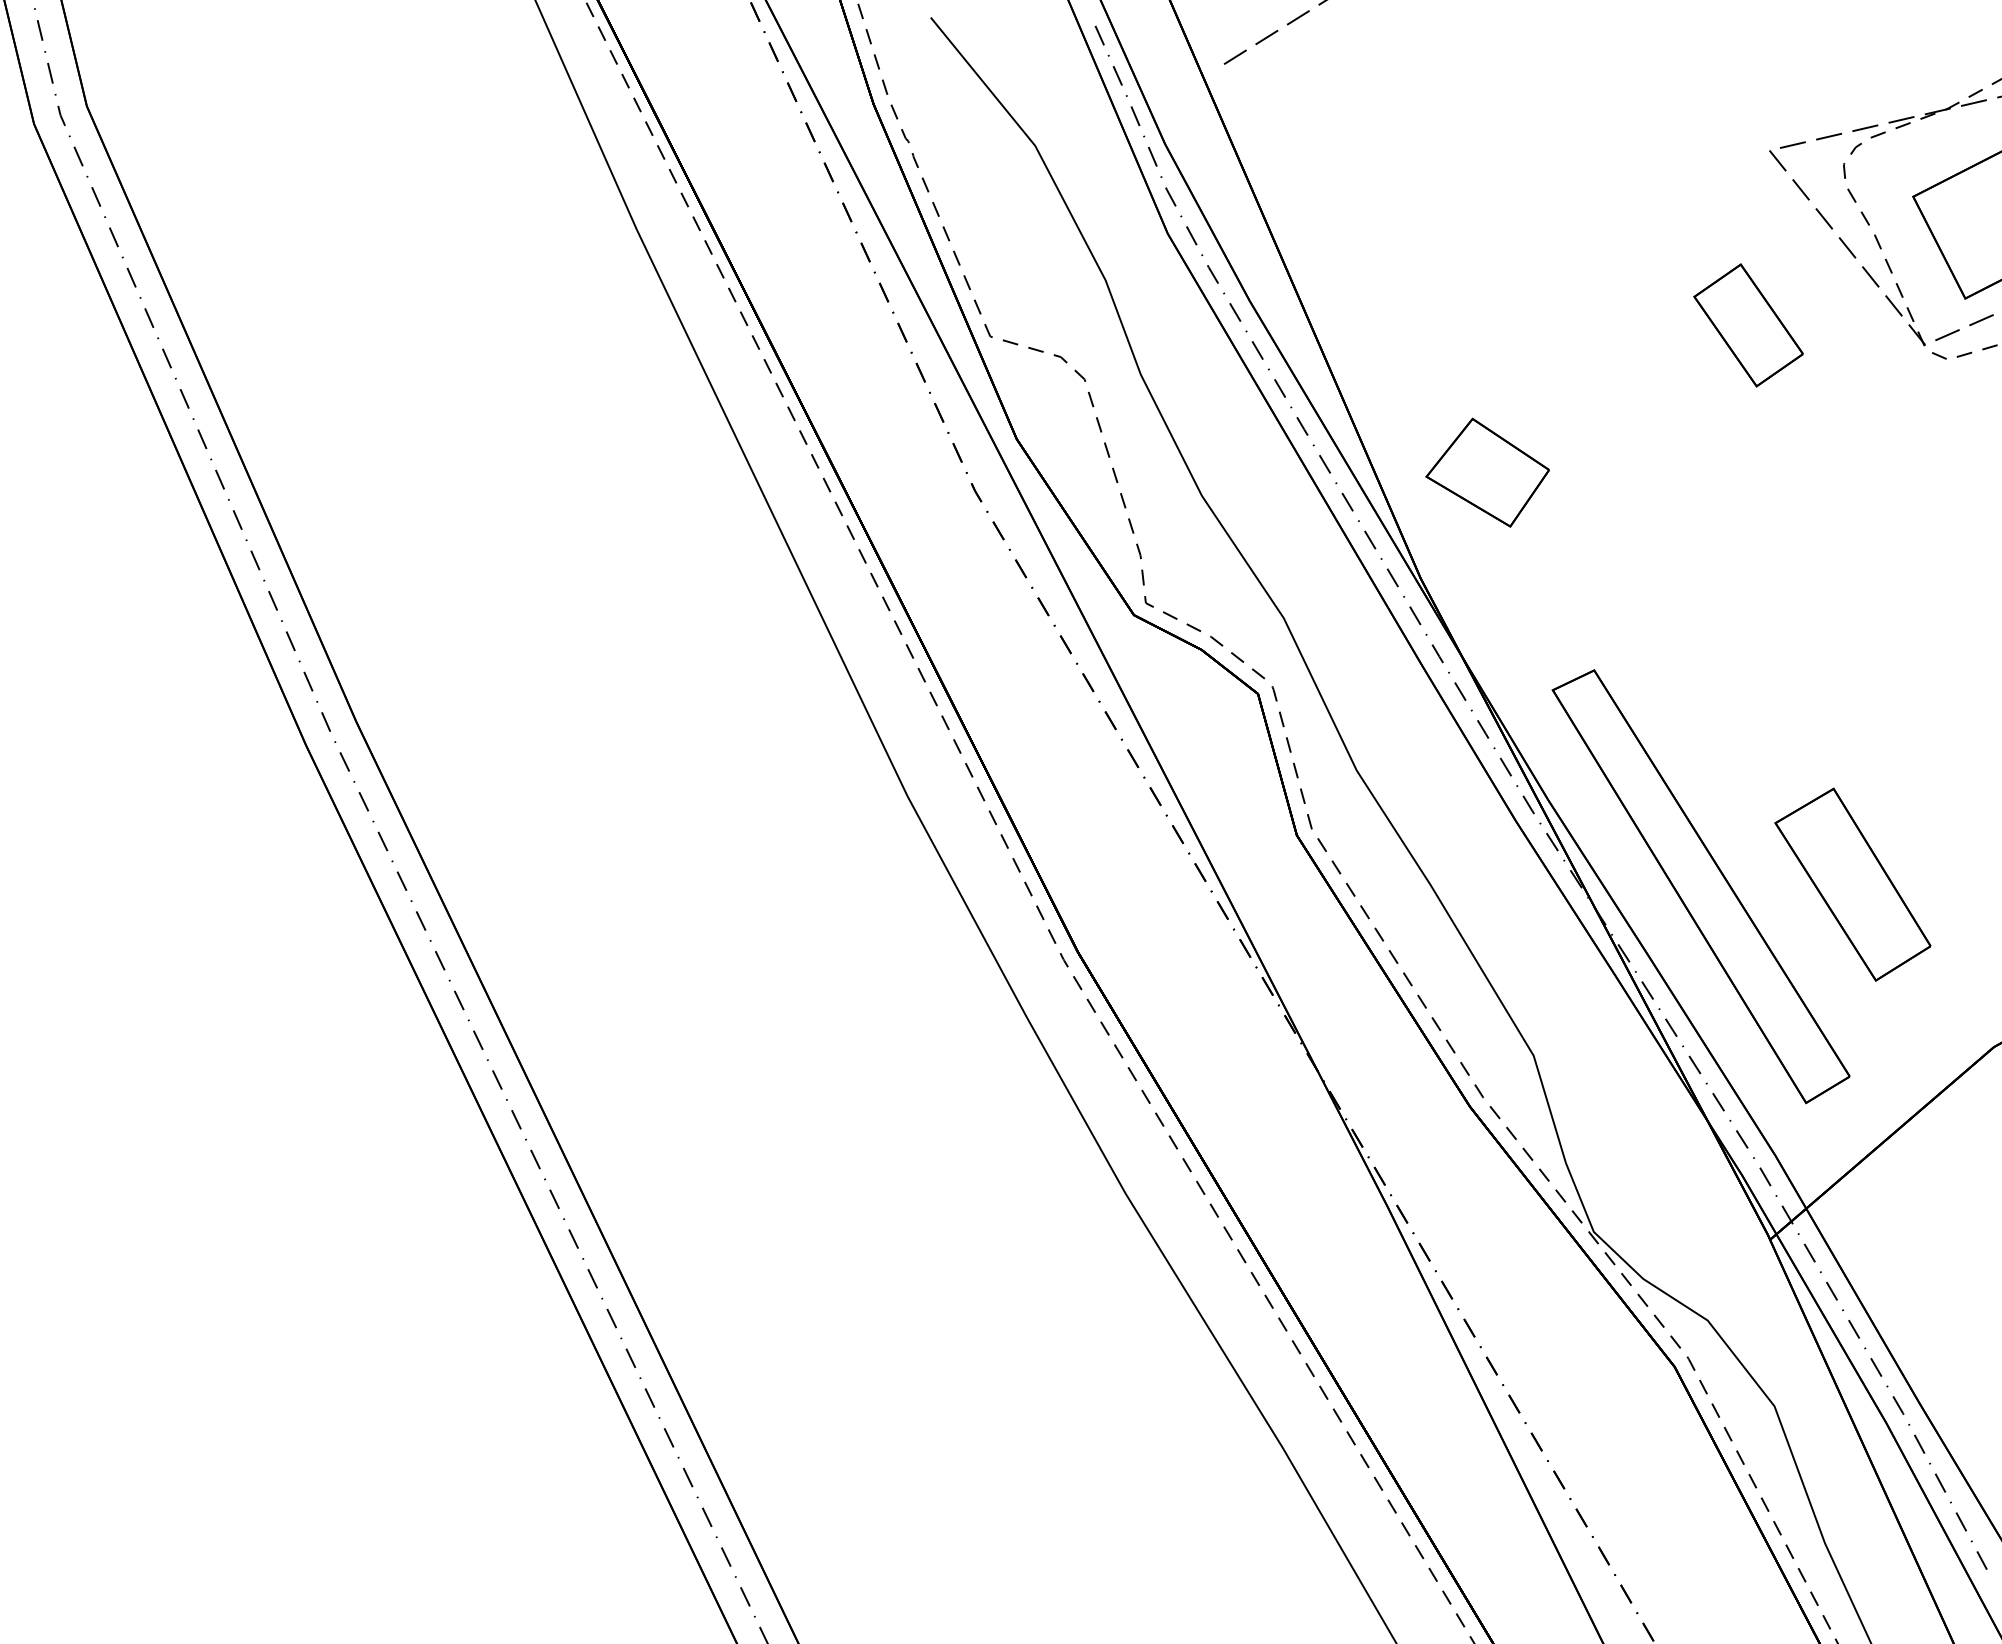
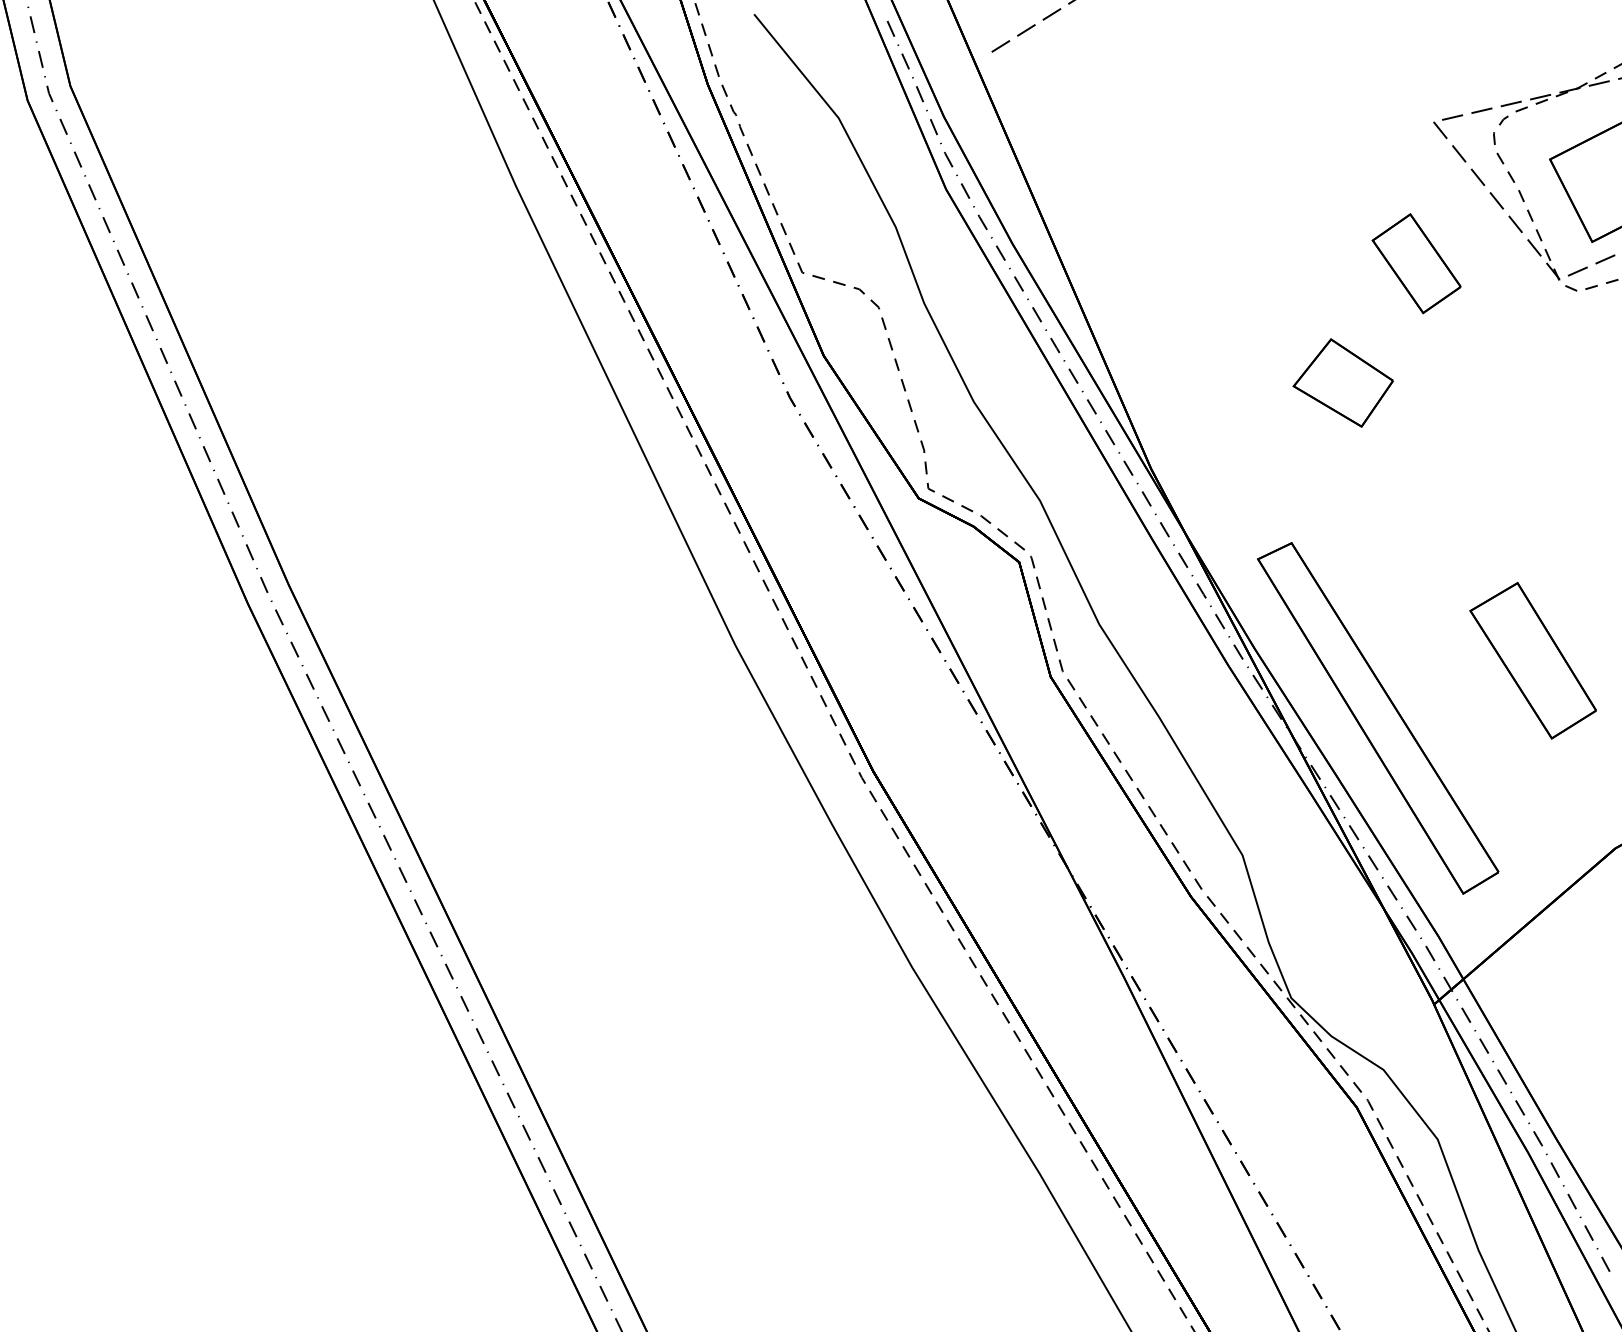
part: (1486, 472) -> (1342, 382), moved
part: (1852, 884) -> (1532, 660), moved

